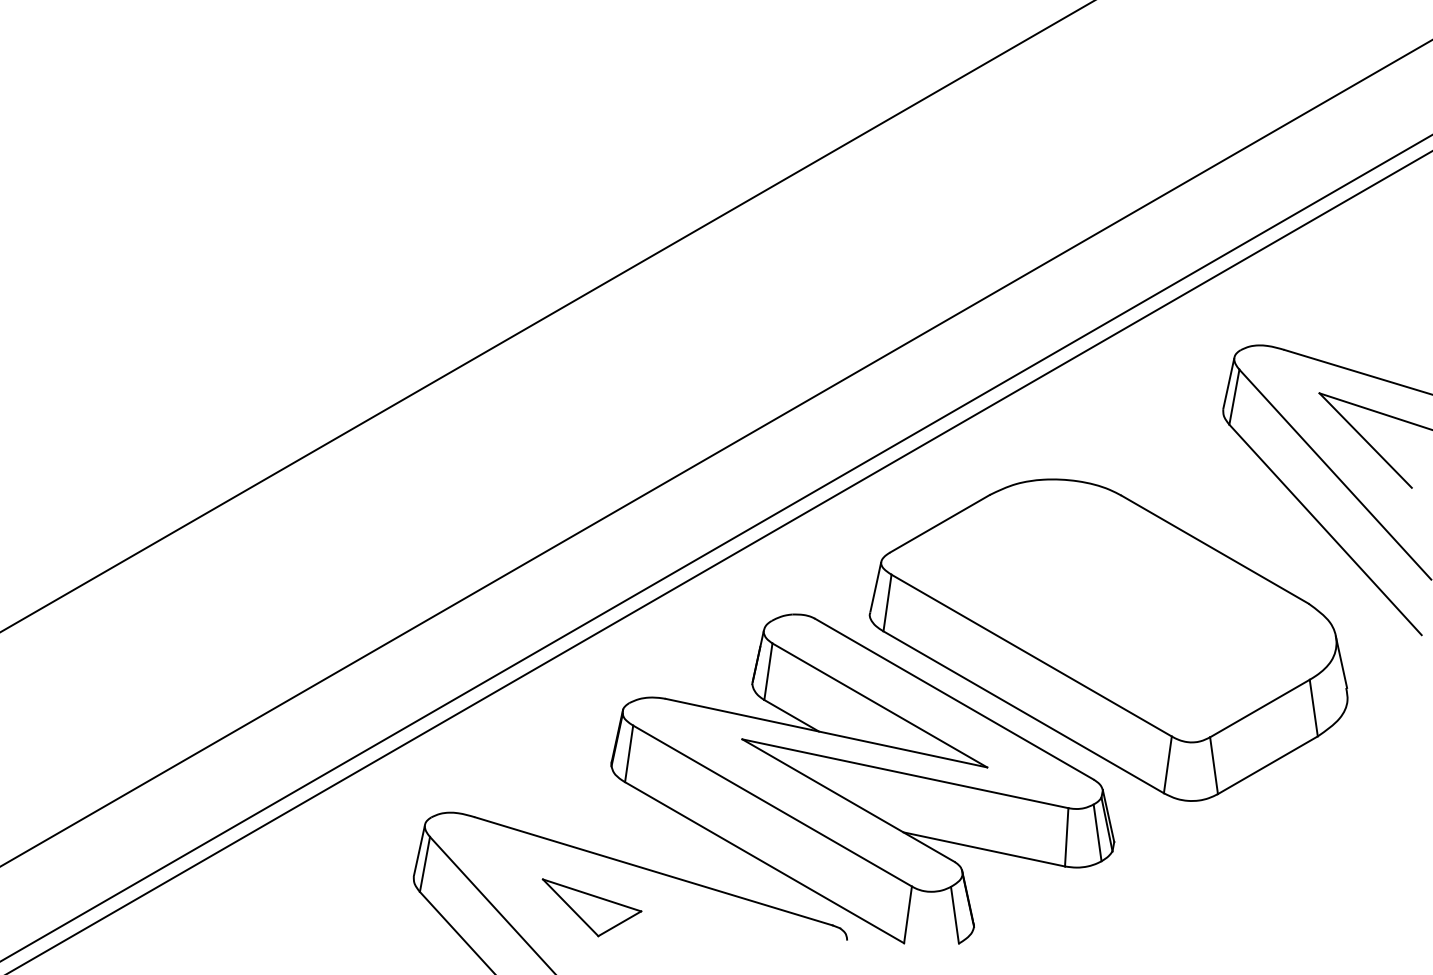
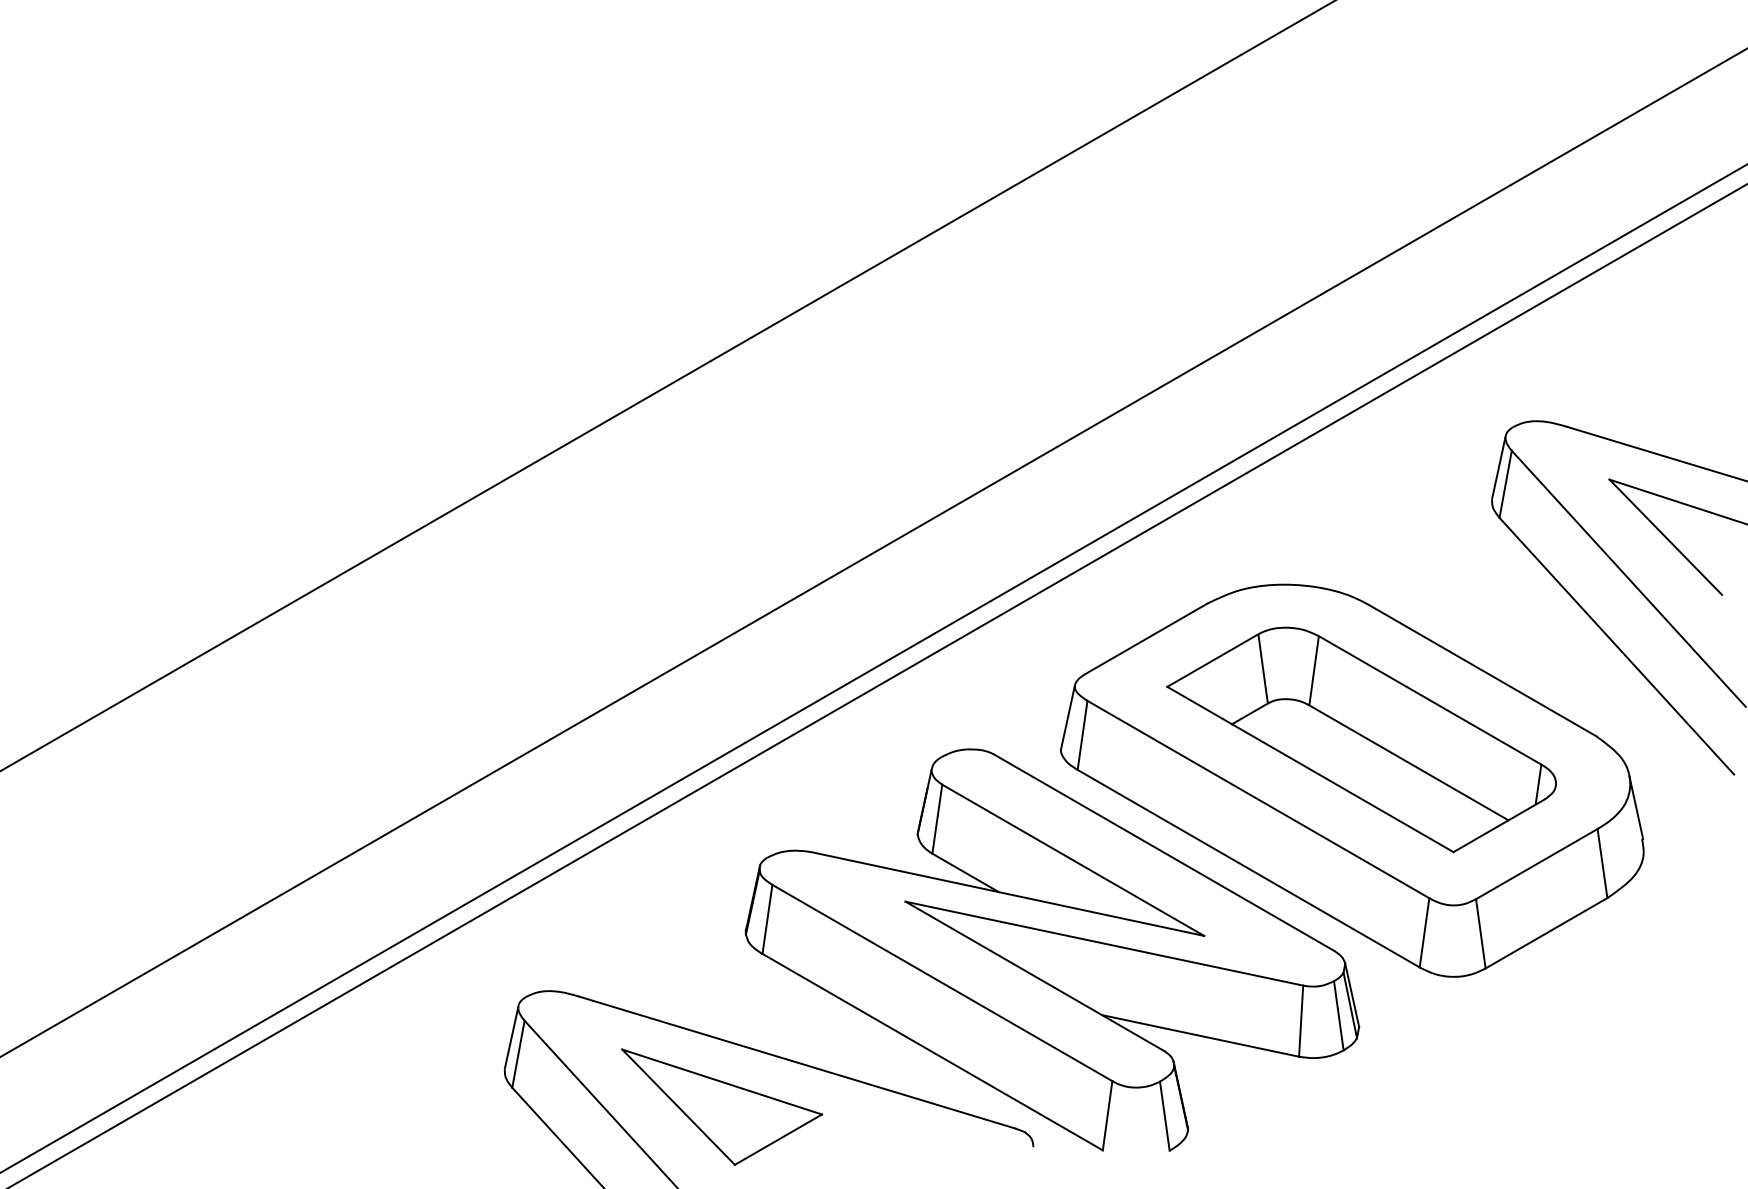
part: (1116, 606) -> (1361, 739), added
part: (592, 907) -> (722, 1106), size x1.67

